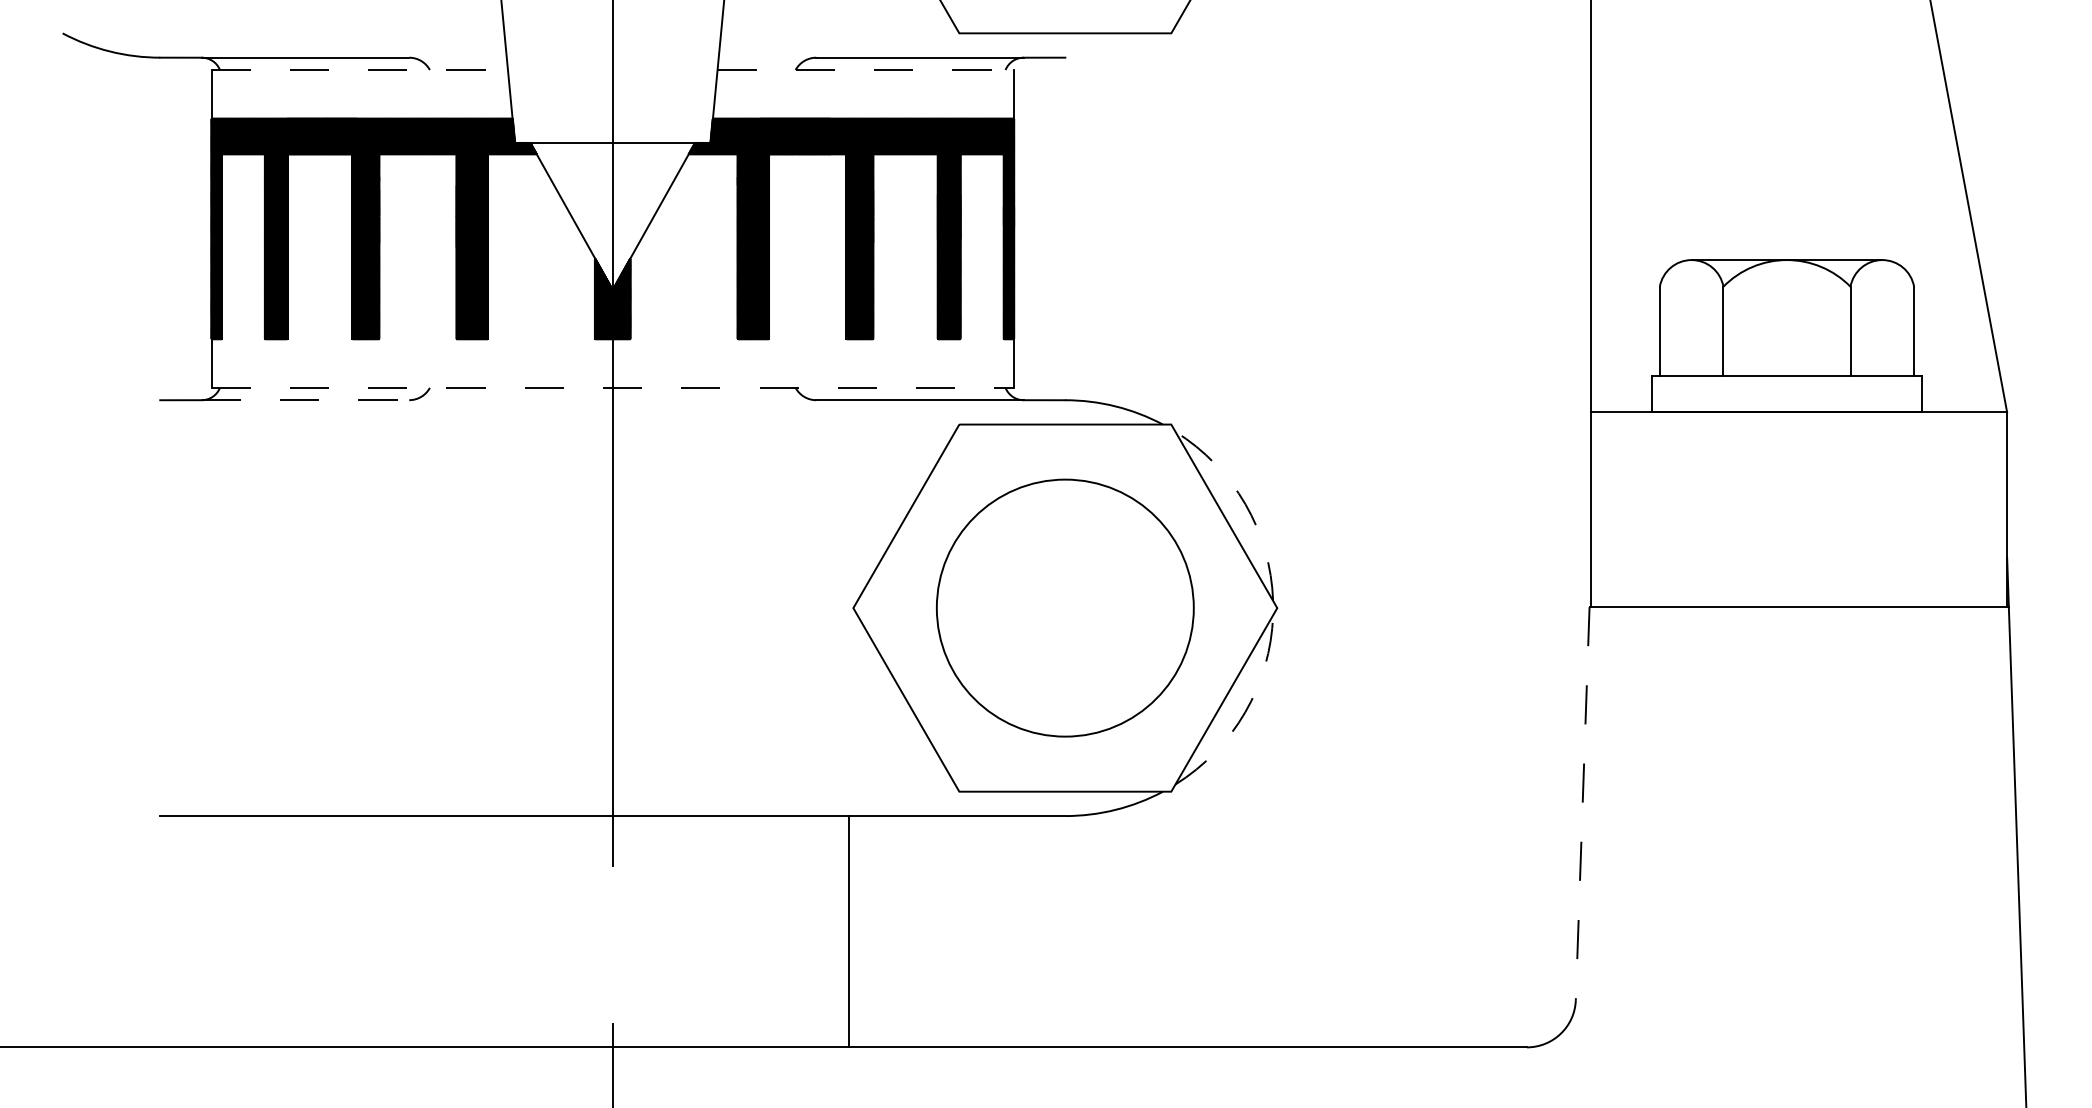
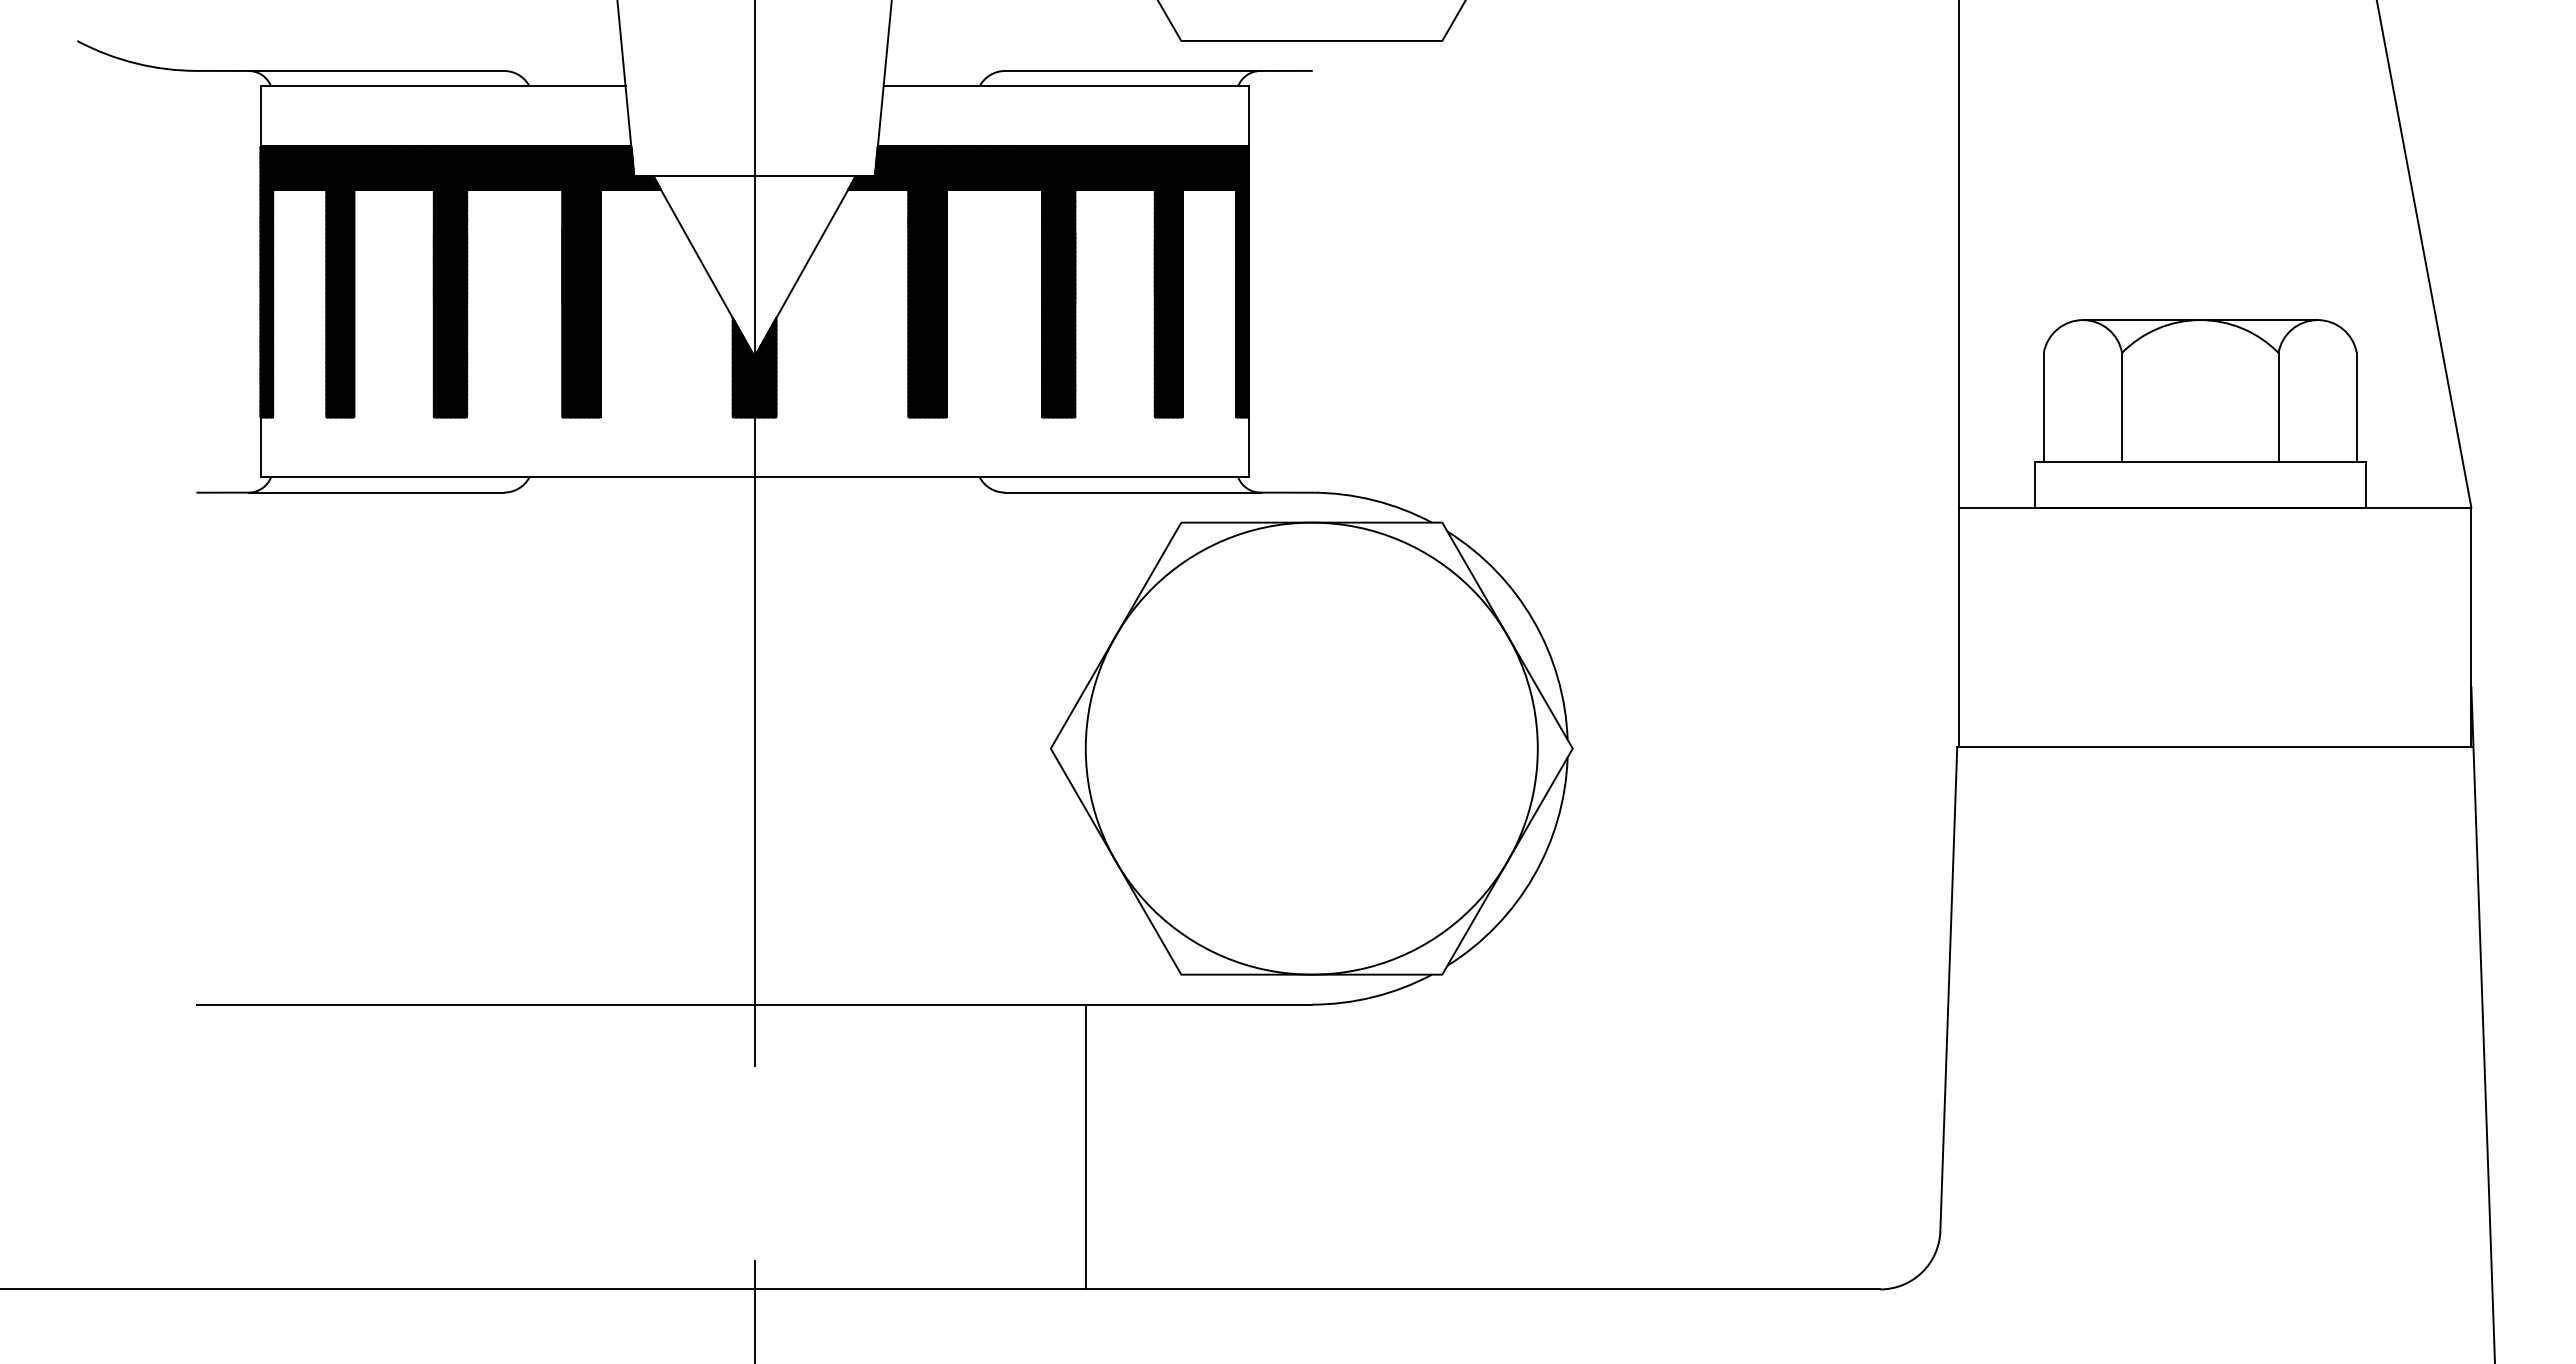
line: (360, 70) -> (443, 86), dashed -> solid
line: (866, 70) -> (1066, 86), dashed -> solid
line: (612, 387) -> (754, 477), dashed -> solid
line: (305, 400) -> (376, 492), dashed -> solid
arc: (1245, 504) -> (1533, 620), dashed -> solid
circle: (1065, 608) -> (1311, 748), size x1.43
arc: (1245, 711) -> (1533, 876), dashed -> solid
line: (1582, 803) -> (1948, 989), dashed -> solid
line: (848, 931) -> (1085, 1146), moved

